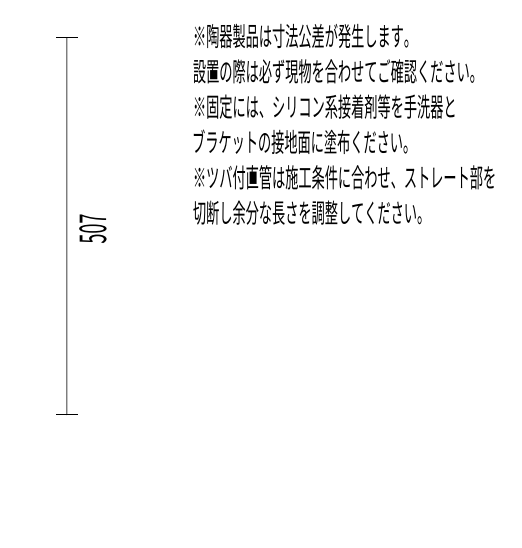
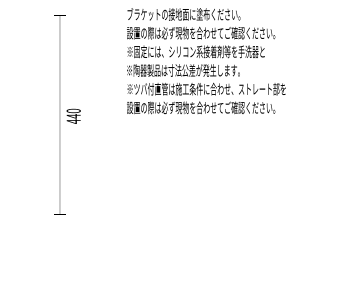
text: (298, 35) -> (182, 14), ※陶器製品は寸法公差が発生します。 -> ブラケットの接地面に塗布ください。
text: (296, 141) -> (181, 70), ブラケットの接地面に塗布ください。 -> ※陶器製品は寸法公差が発生します。
text: (332, 211) -> (200, 107), 切断し余分な長さを調整してください。 -> 設置の際は必ず現物を合わせてご確認ください。
text: (92, 227) -> (73, 115), 507 -> 440

